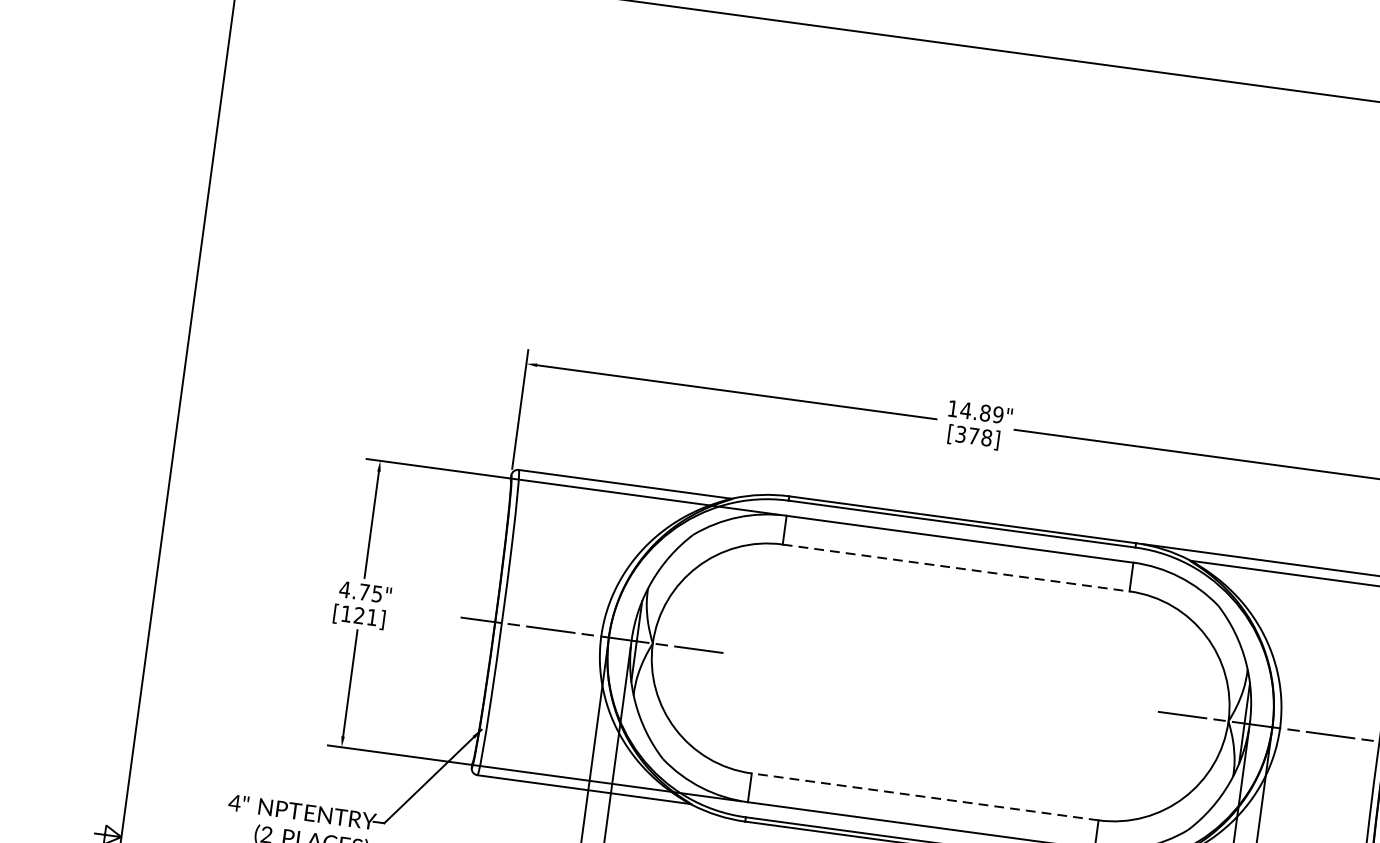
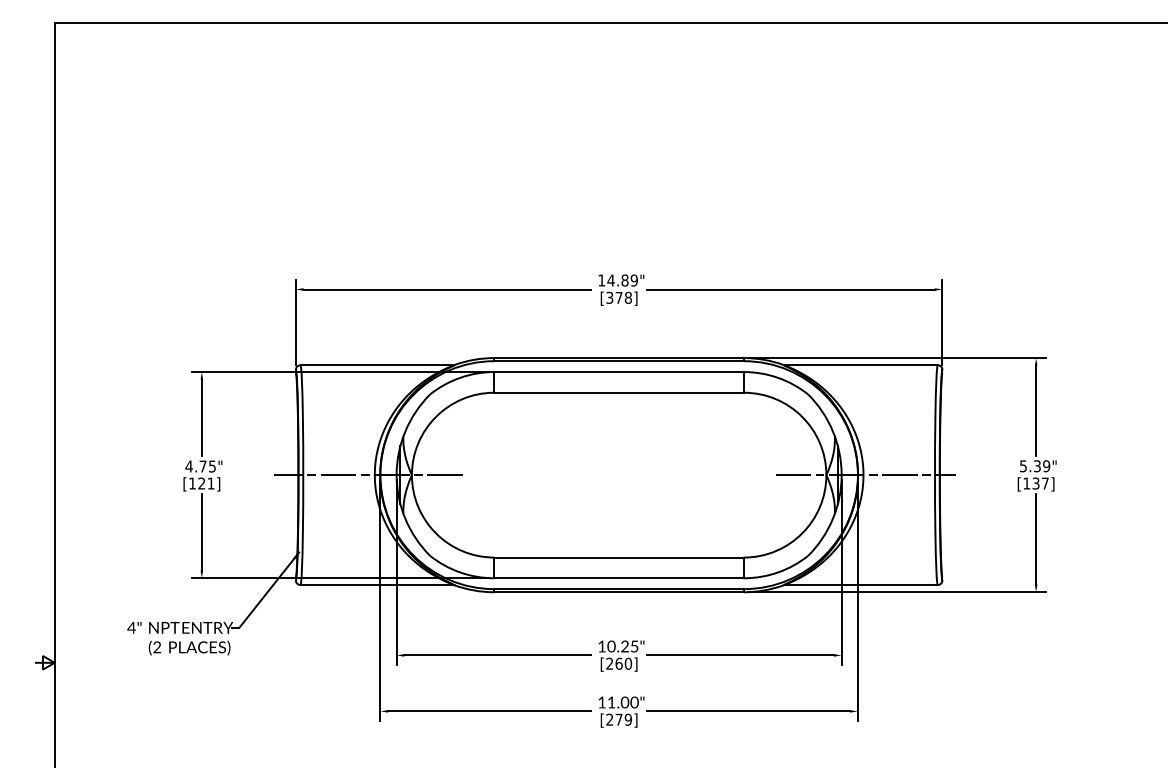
line: (956, 567) -> (619, 392), dashed -> solid
line: (925, 796) -> (619, 557), dashed -> solid

